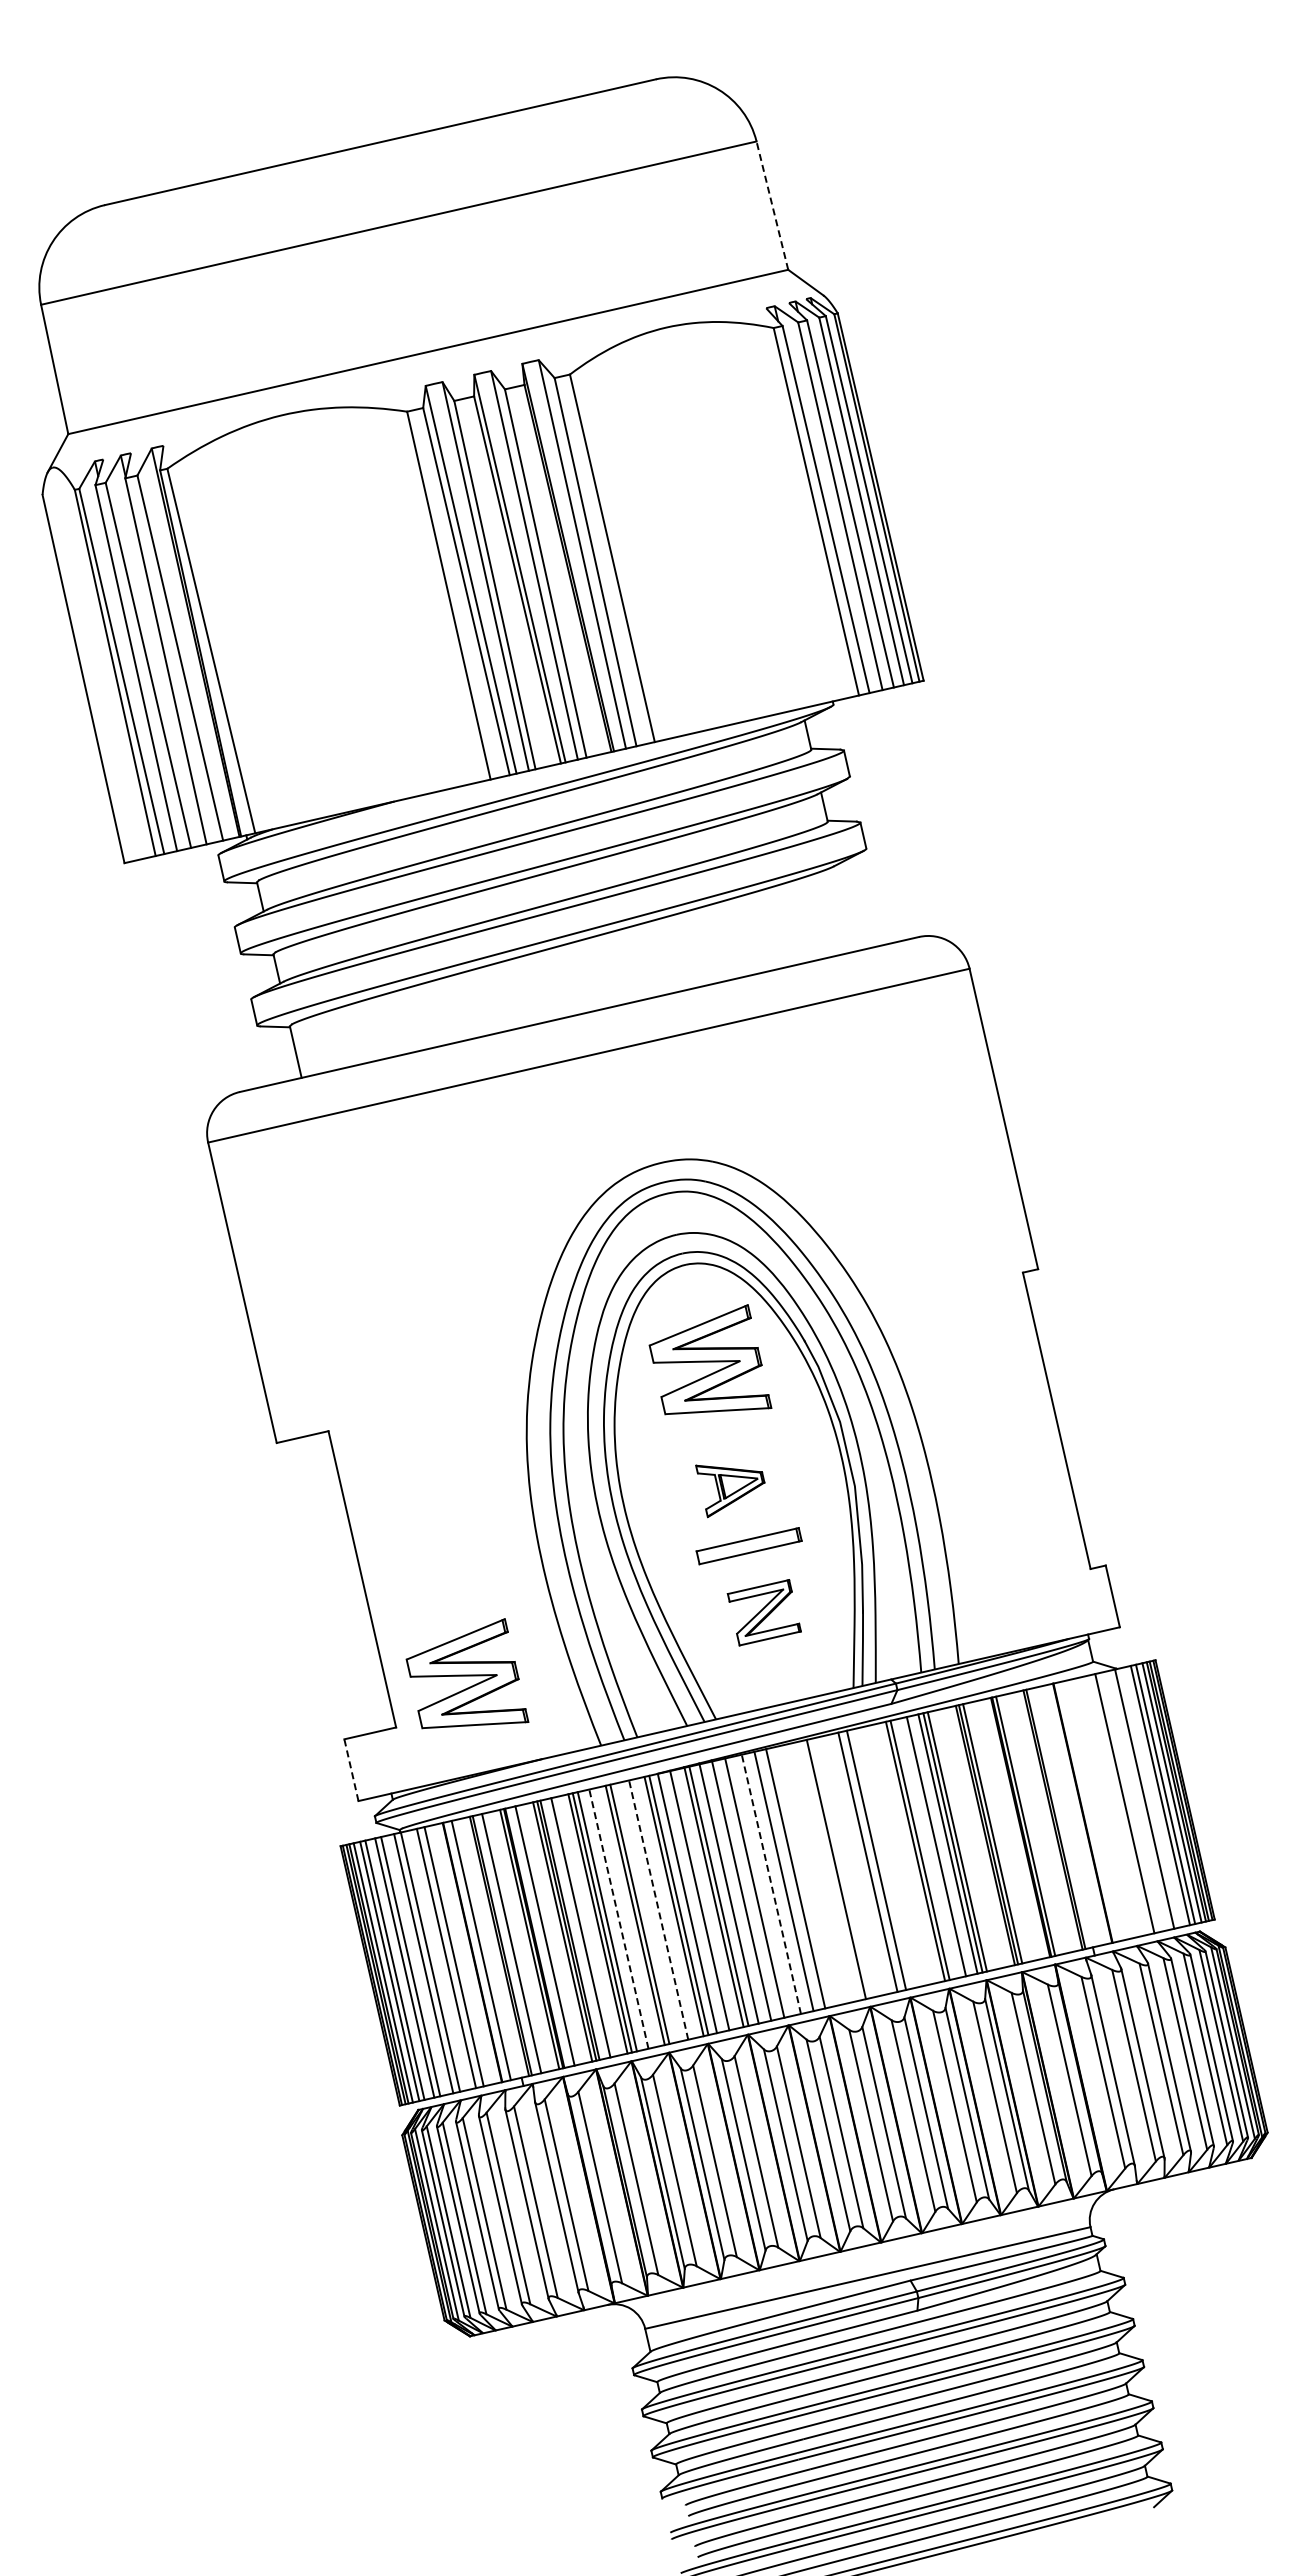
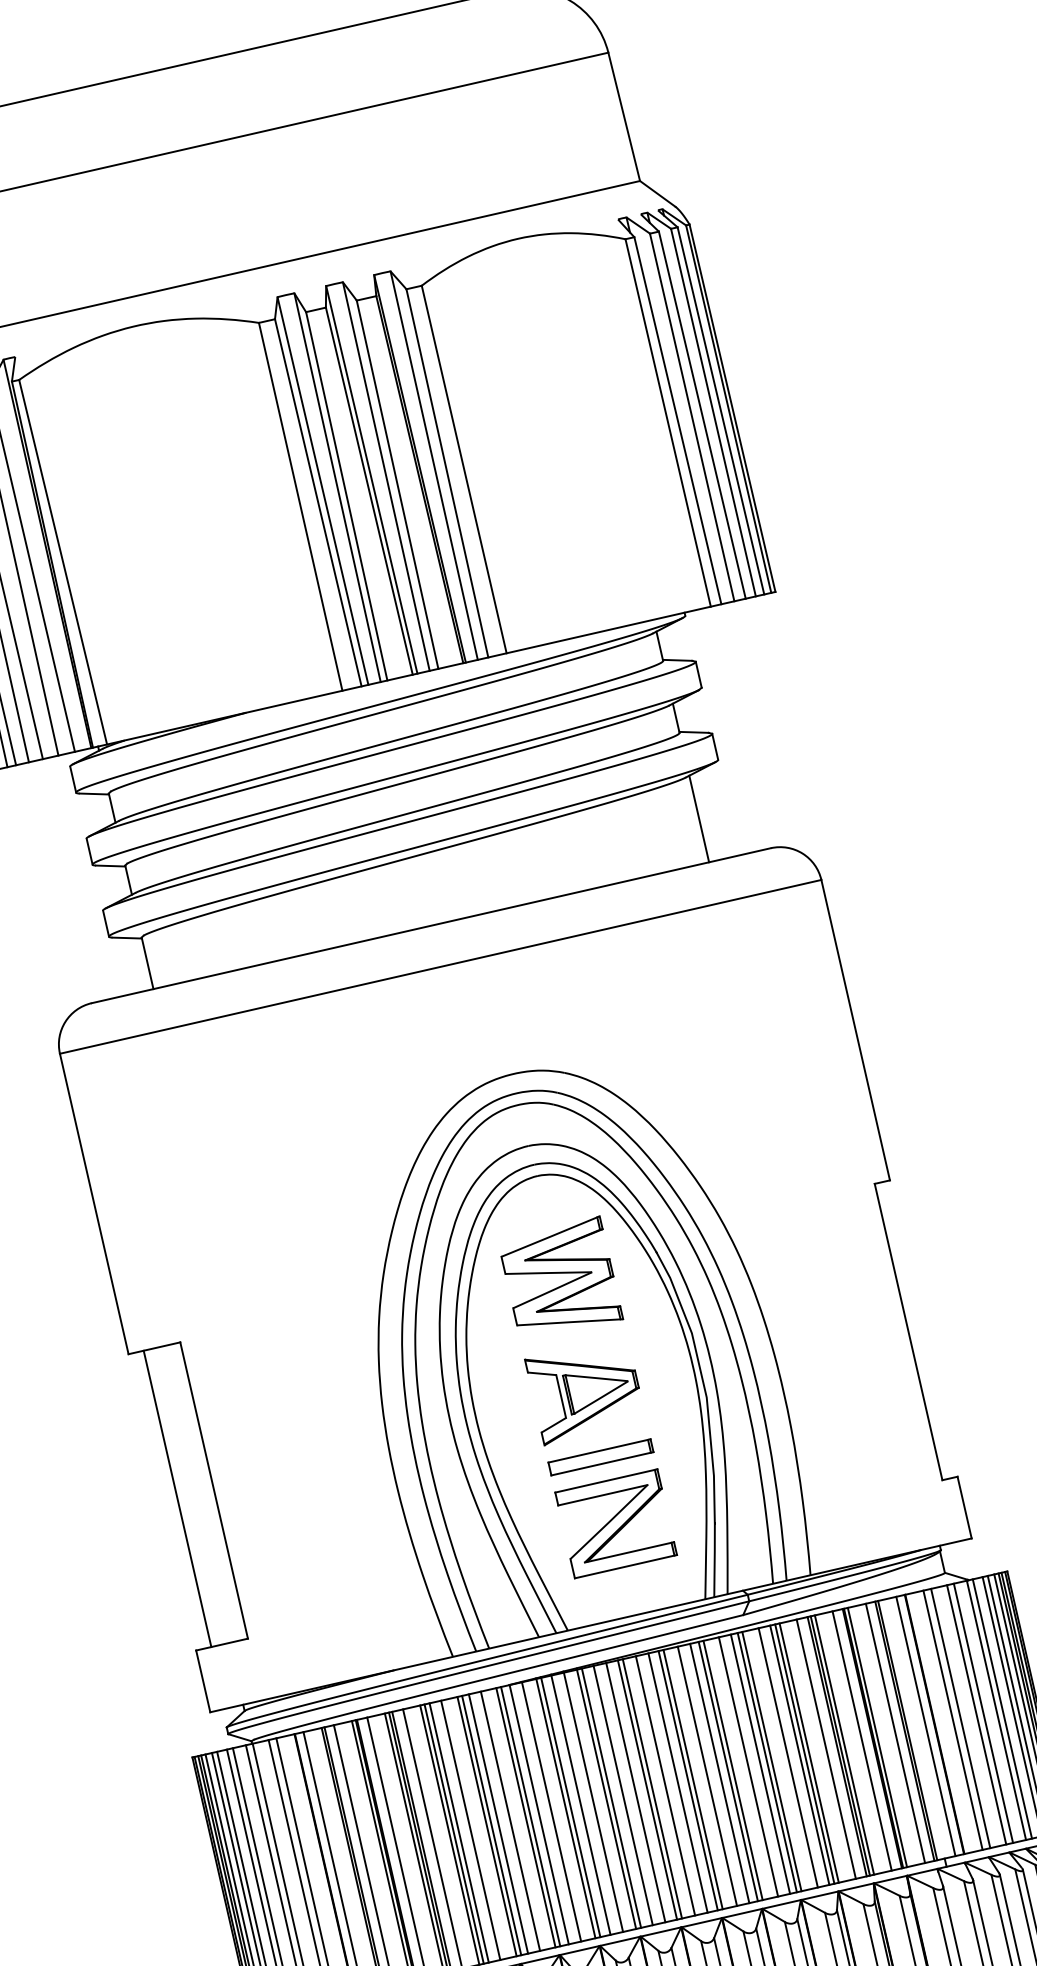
line: (772, 205) -> (624, 116), dashed -> solid
line: (847, 907) -> (699, 818), added
part: (730, 1491) -> (582, 1402), size x1.67
line: (325, 1587) -> (177, 1498), added
part: (764, 1612) -> (616, 1523), size x1.67
part: (467, 1673) -> (319, 1584), removed
line: (351, 1770) -> (203, 1681), dashed -> solid
line: (1150, 1797) -> (1002, 1708), added
line: (1131, 1801) -> (983, 1712), added
line: (1108, 1806) -> (960, 1717), added
line: (1100, 1808) -> (952, 1719), added
line: (1073, 1814) -> (925, 1725), added
line: (1043, 1821) -> (895, 1732), added
line: (1009, 1829) -> (861, 1740), added
line: (974, 1837) -> (826, 1748), added
line: (908, 1852) -> (760, 1763), added
line: (896, 1855) -> (748, 1766), added
line: (880, 1858) -> (732, 1769), added
line: (855, 1864) -> (707, 1775), added
line: (840, 1868) -> (692, 1779), added
line: (825, 1871) -> (677, 1782), added
line: (813, 1874) -> (665, 1785), added
line: (800, 1877) -> (652, 1788), added
line: (771, 1884) -> (623, 1795), dashed -> solid
line: (759, 1886) -> (611, 1797), added
line: (658, 1910) -> (510, 1821), dashed -> solid
line: (646, 1912) -> (498, 1823), added
line: (618, 1919) -> (470, 1830), dashed -> solid

